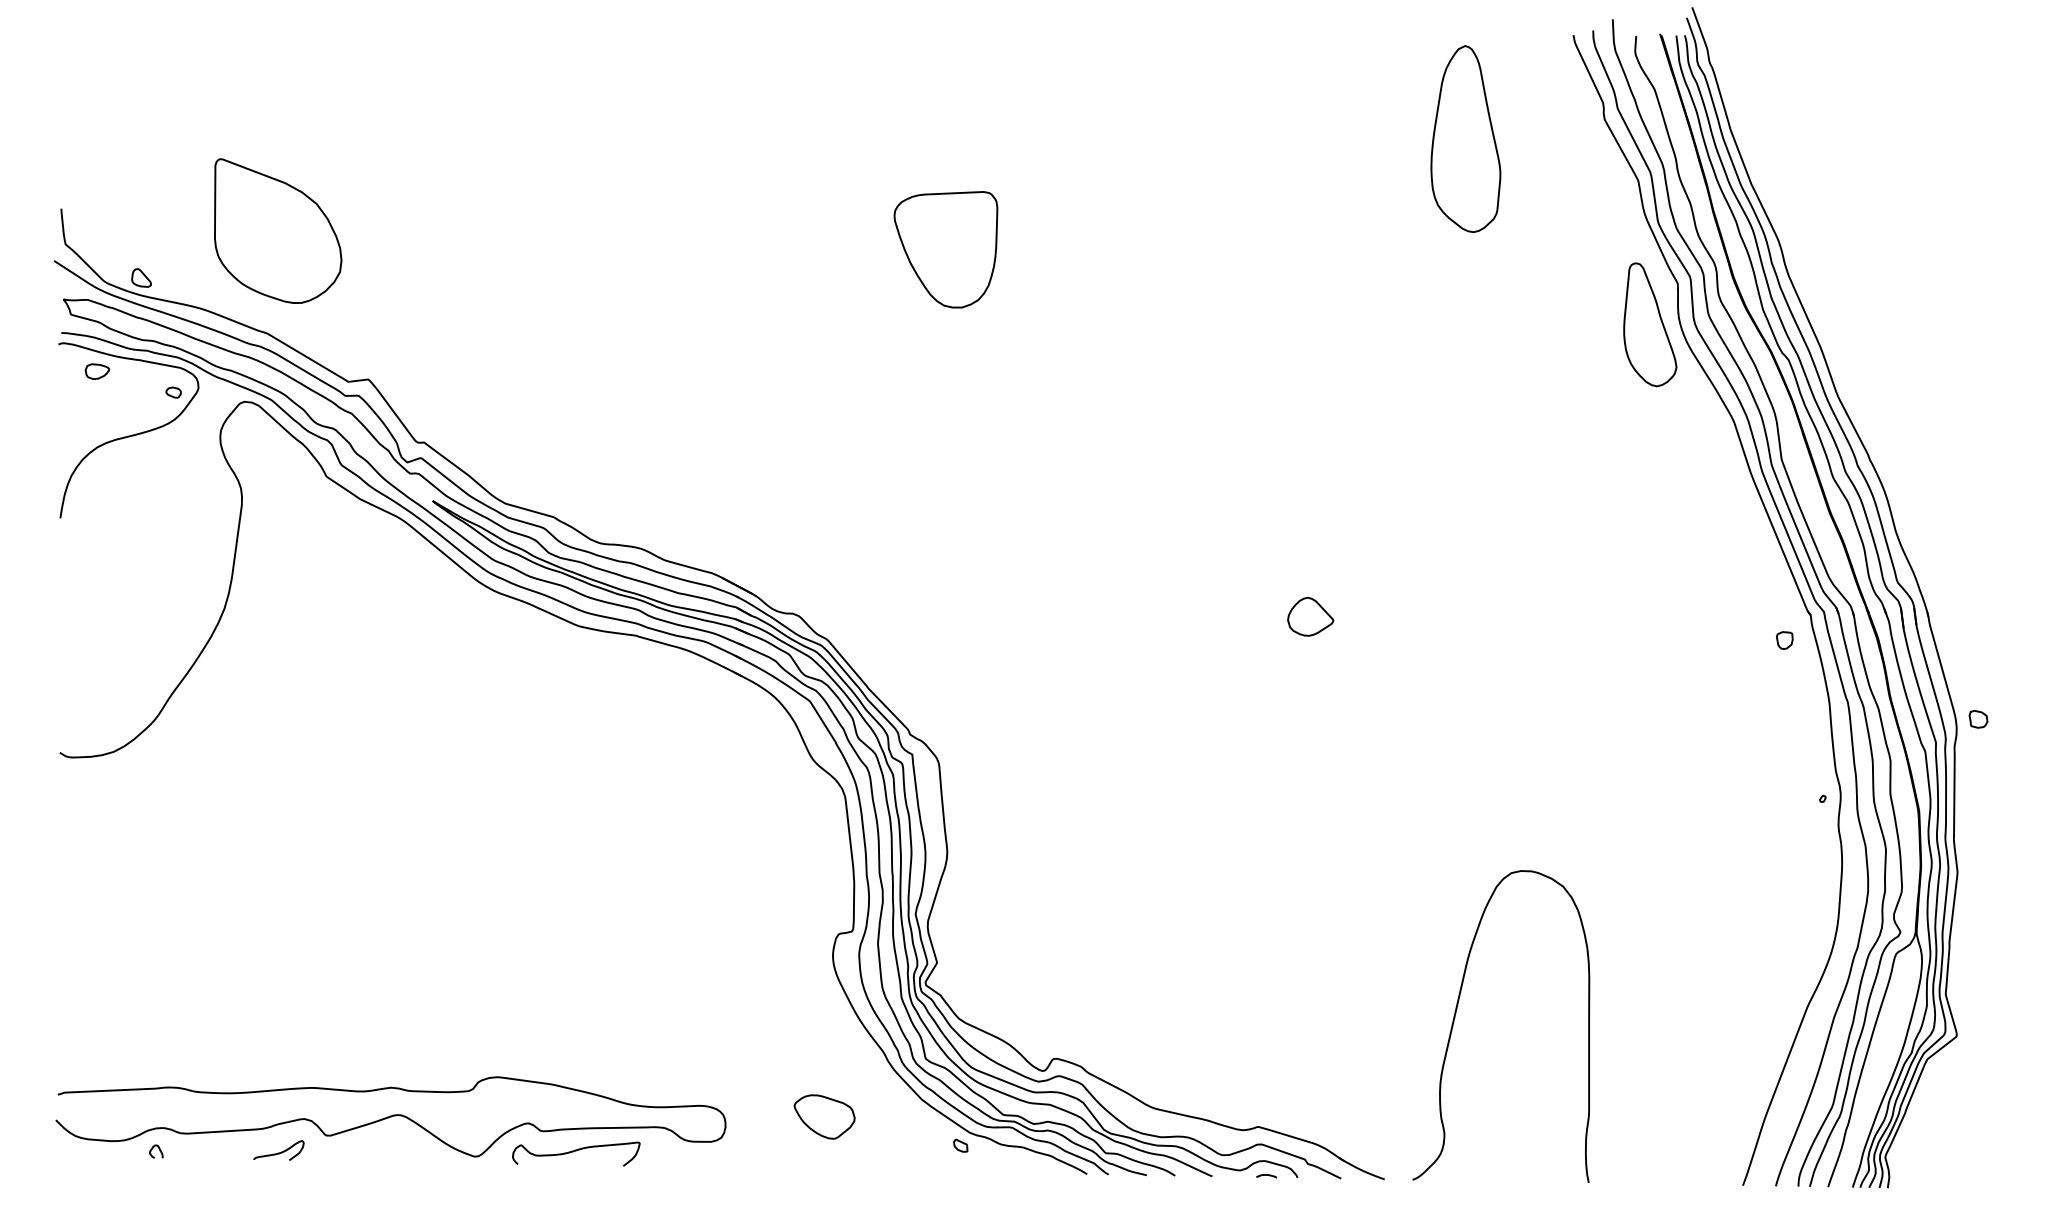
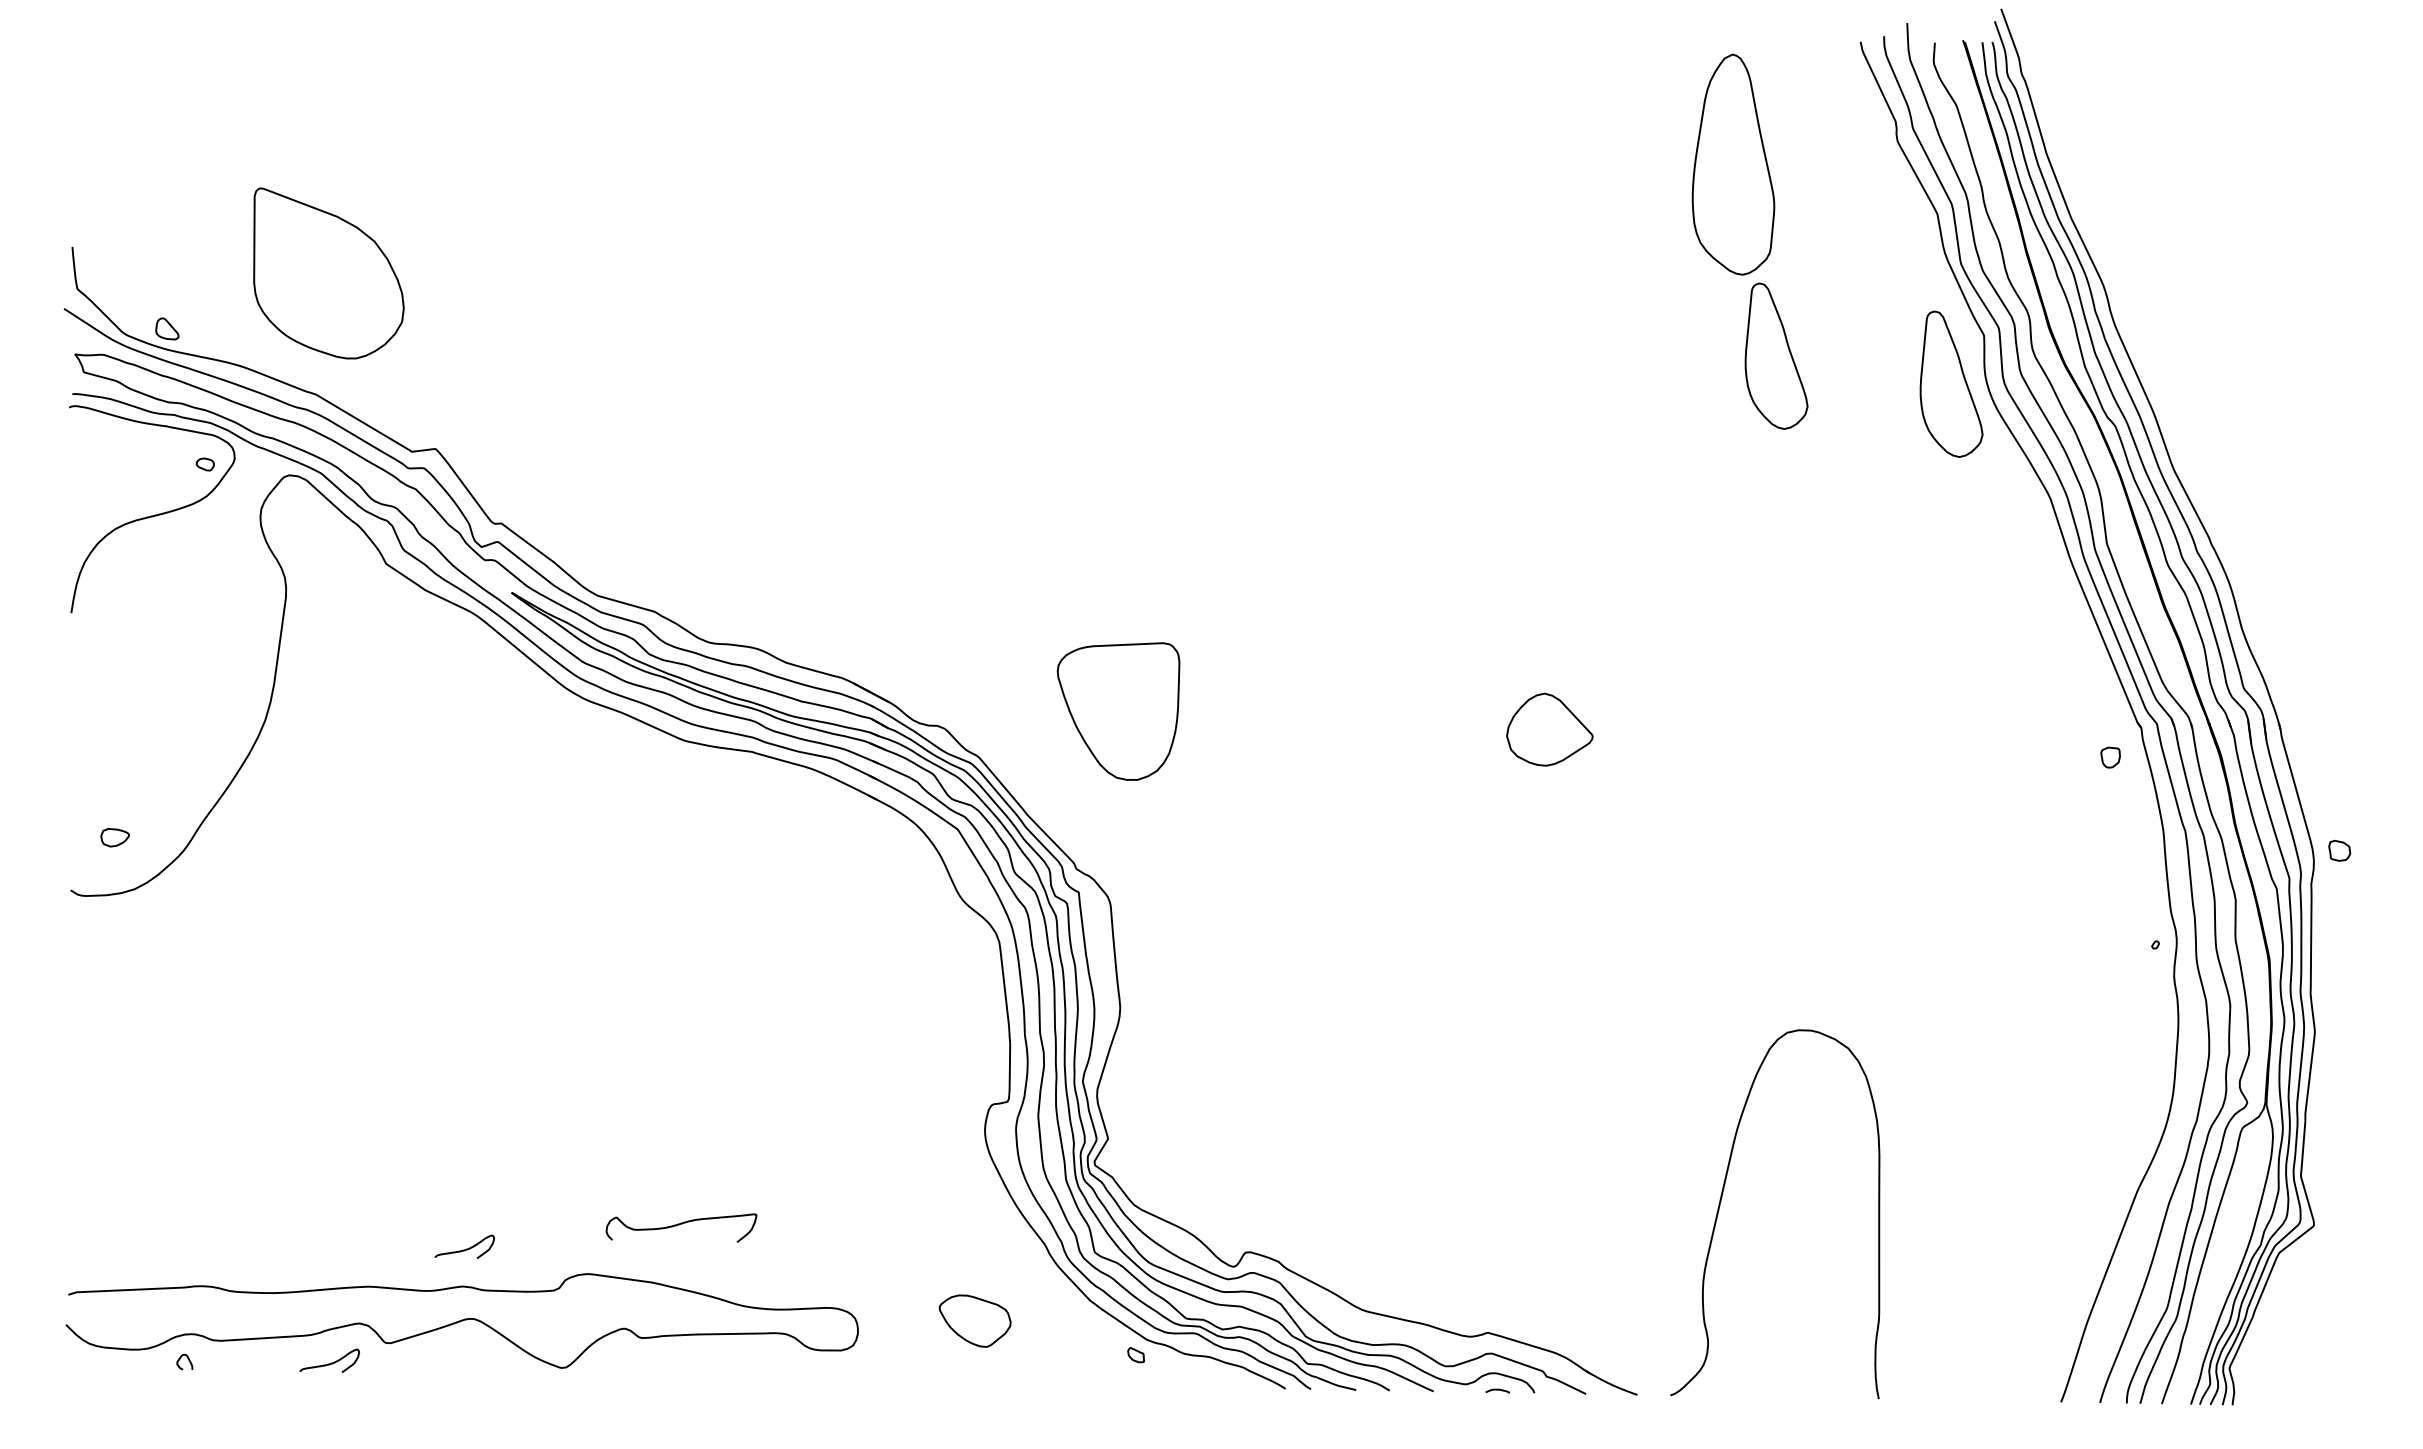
part: (945, 249) -> (1118, 711), moved
part: (1502, 300) -> (1776, 355), added
part: (96, 371) -> (114, 837), moved
part: (1310, 616) -> (1549, 729), size x1.6
curve: (394, 1055) -> (466, 1248), added
curve: (574, 1151) -> (679, 1225), moved

